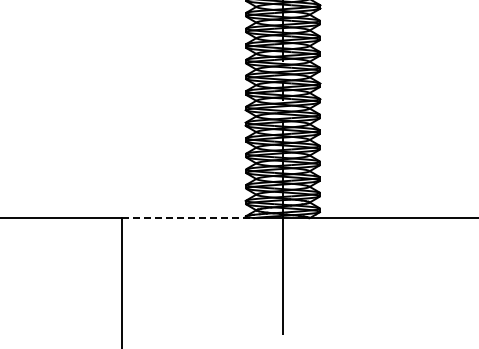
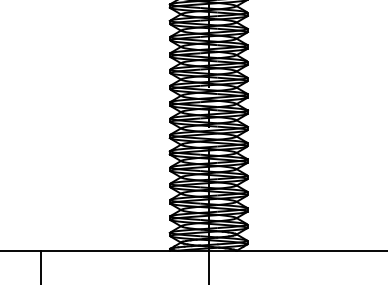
line: (187, 218) -> (109, 251), dashed -> solid

